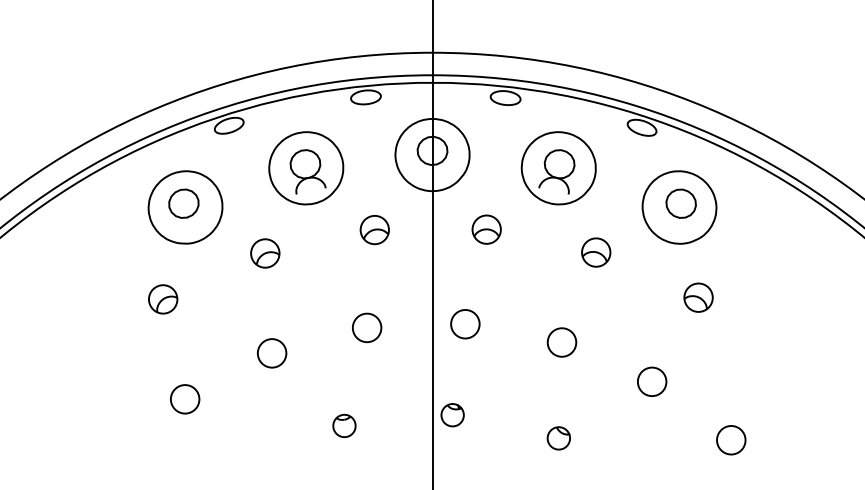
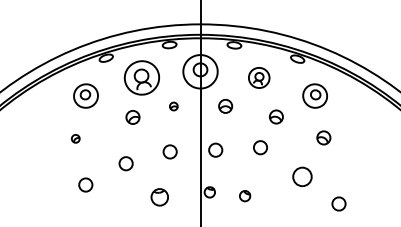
part: (559, 167) -> (259, 77), size x0.6
part: (184, 206) -> (85, 95), size x0.7
part: (680, 206) -> (315, 95), size x0.7
part: (374, 229) -> (173, 106), size x0.6
part: (264, 253) -> (132, 117), moved
part: (162, 298) -> (75, 138), size x0.6
circle: (561, 342) -> (260, 147), moved
circle: (650, 380) -> (301, 176), size x1.4
part: (344, 426) -> (159, 197), size x1.6
part: (559, 439) -> (245, 196), moved

